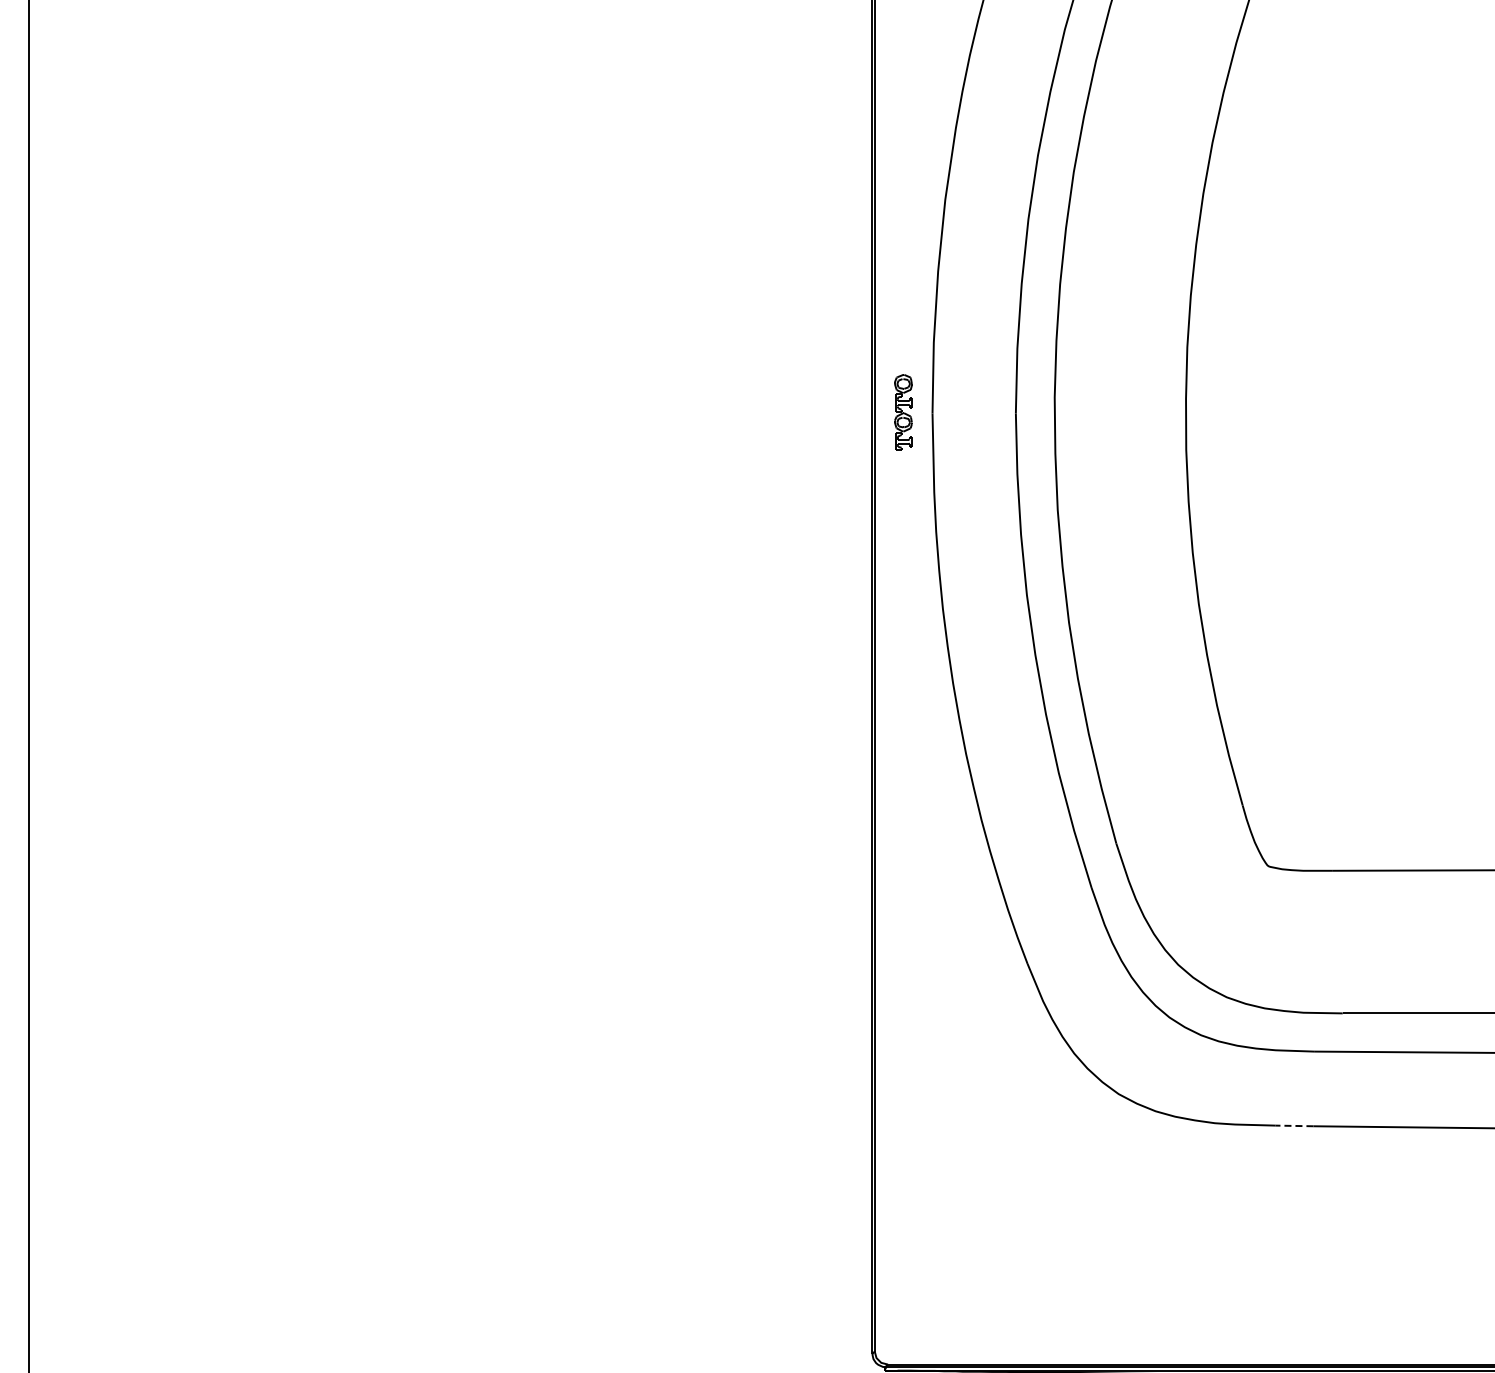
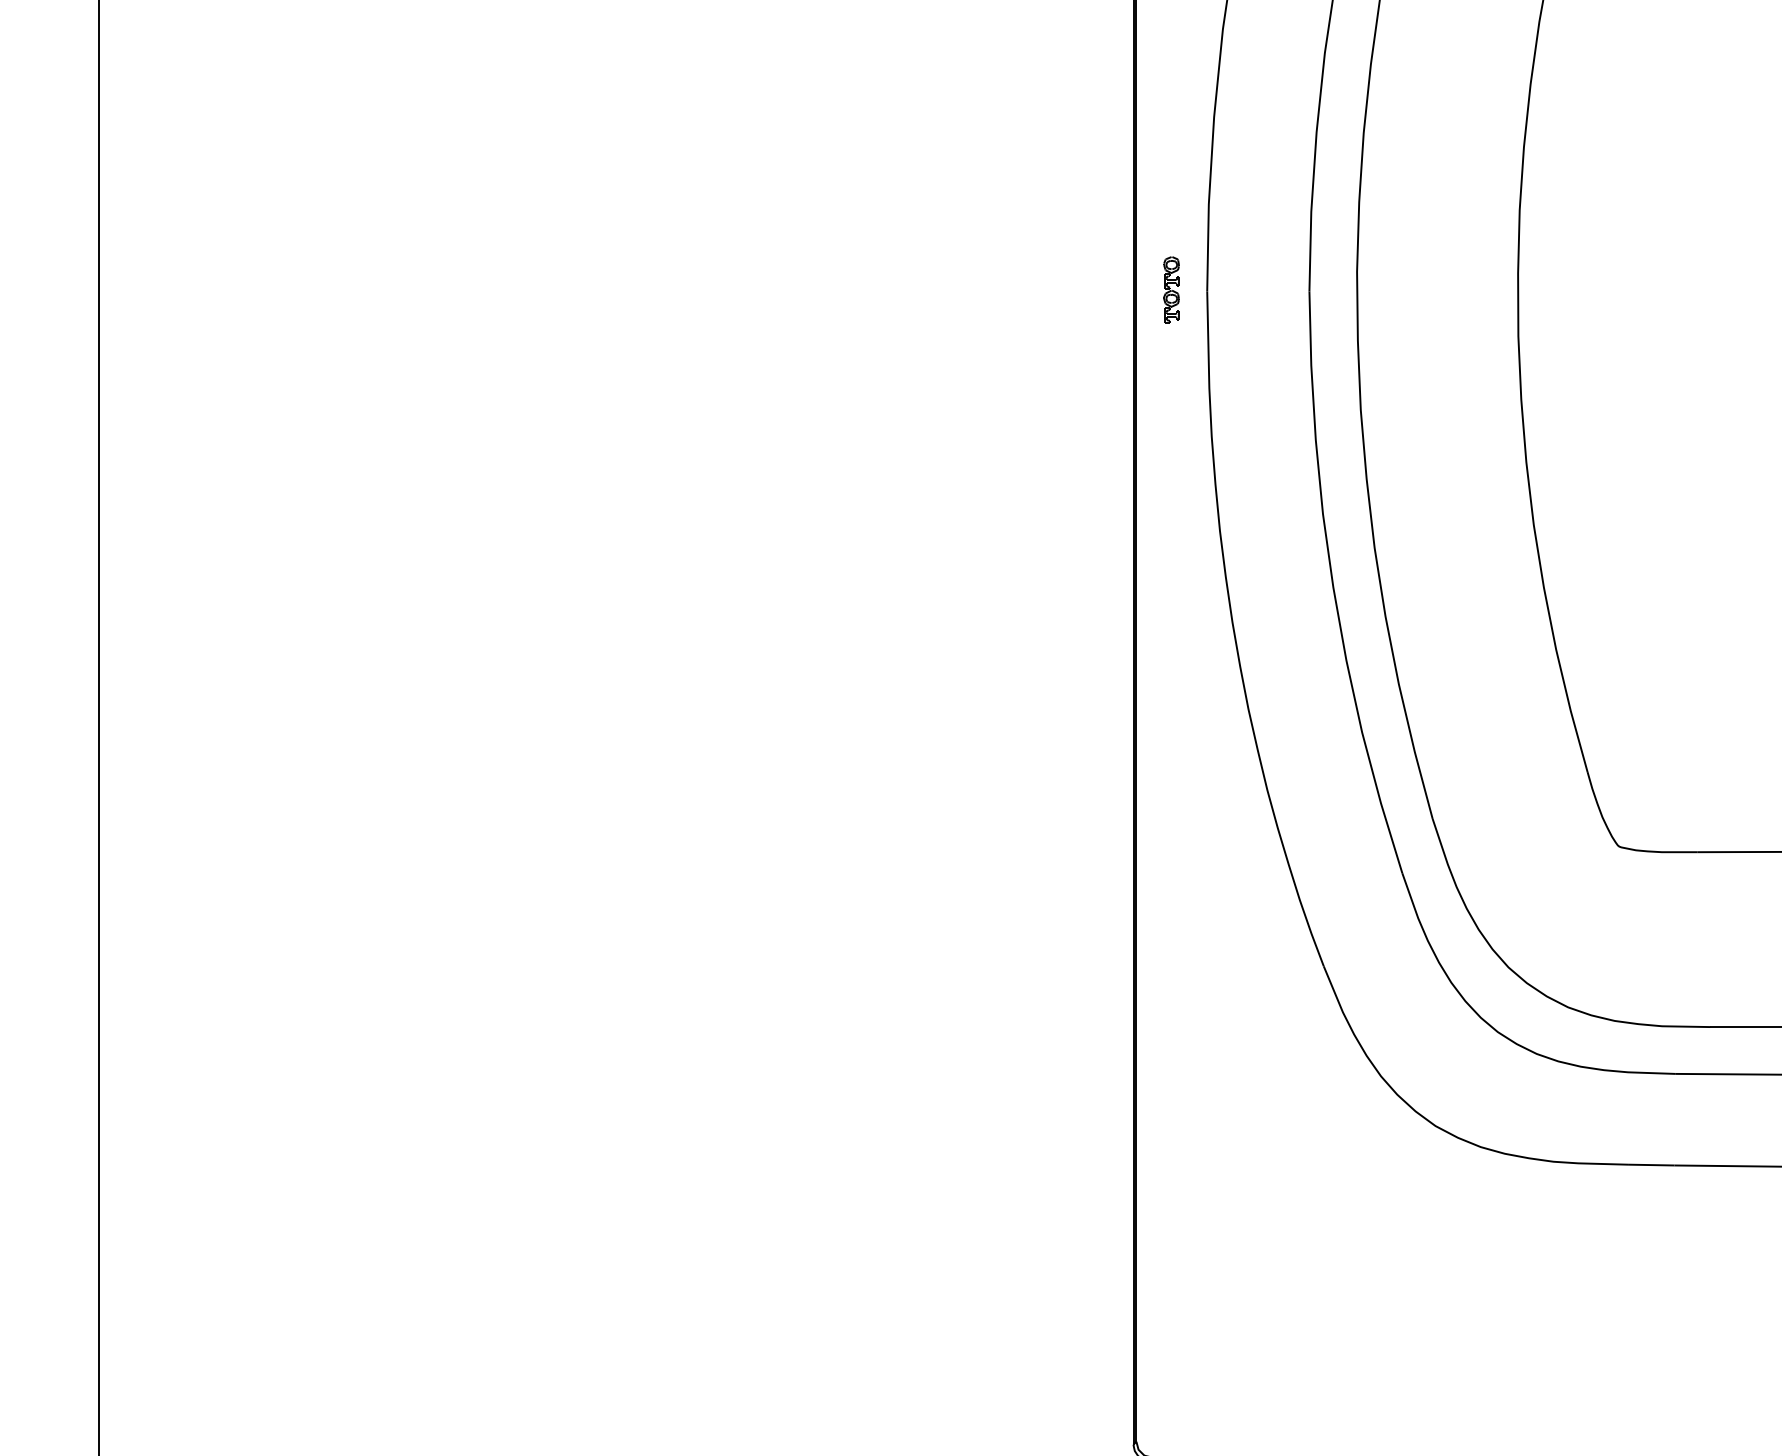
part: (903, 411) -> (1171, 288), size x0.71
line: (1294, 1125) -> (1651, 1164), dashed -> solid

